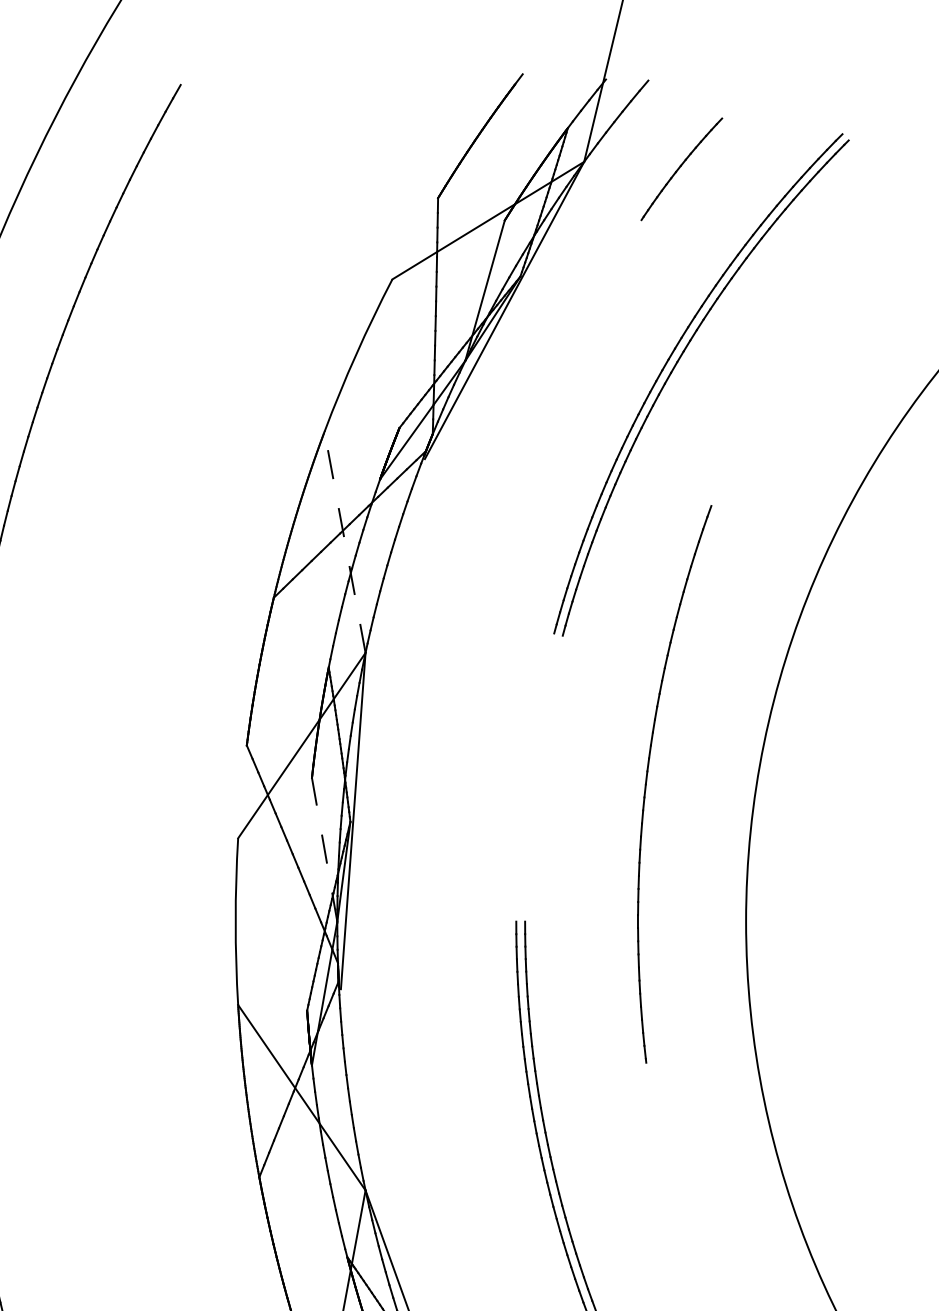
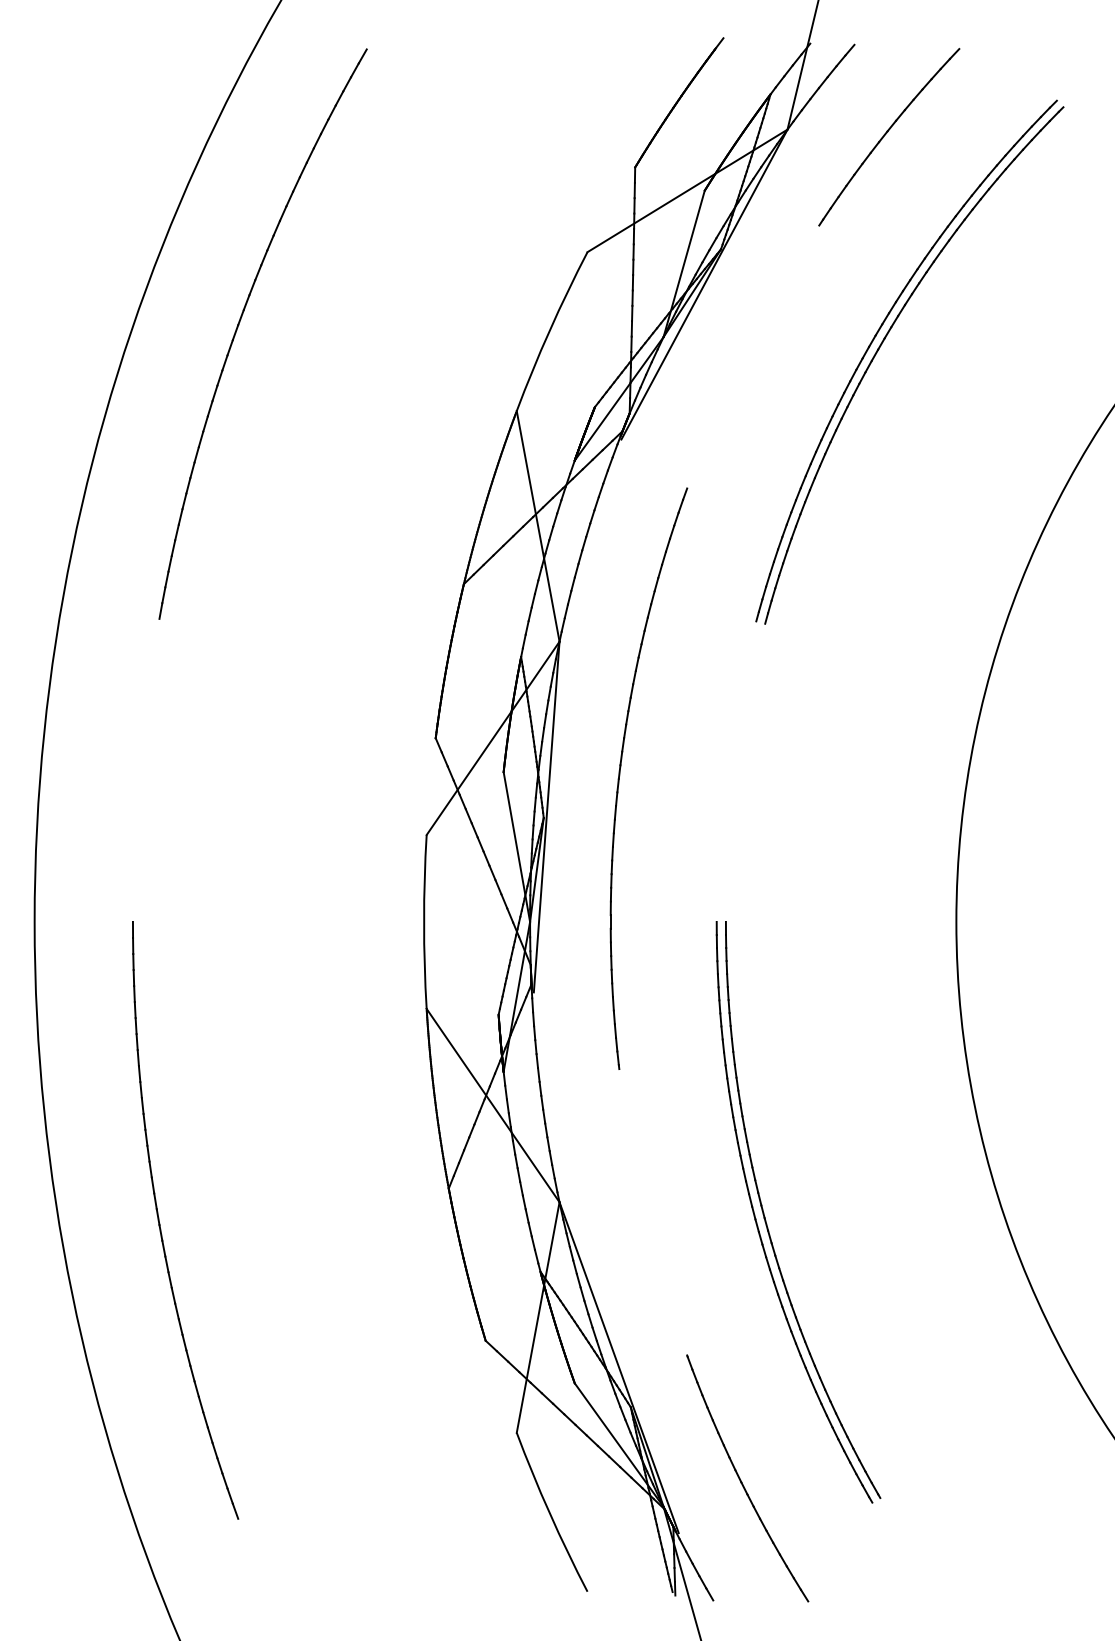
part: (681, 169) -> (889, 137), size x1.67
line: (345, 541) -> (538, 525), dashed -> solid
part: (647, 781) -> (620, 775), moved
line: (324, 849) -> (516, 846), dashed -> solid

